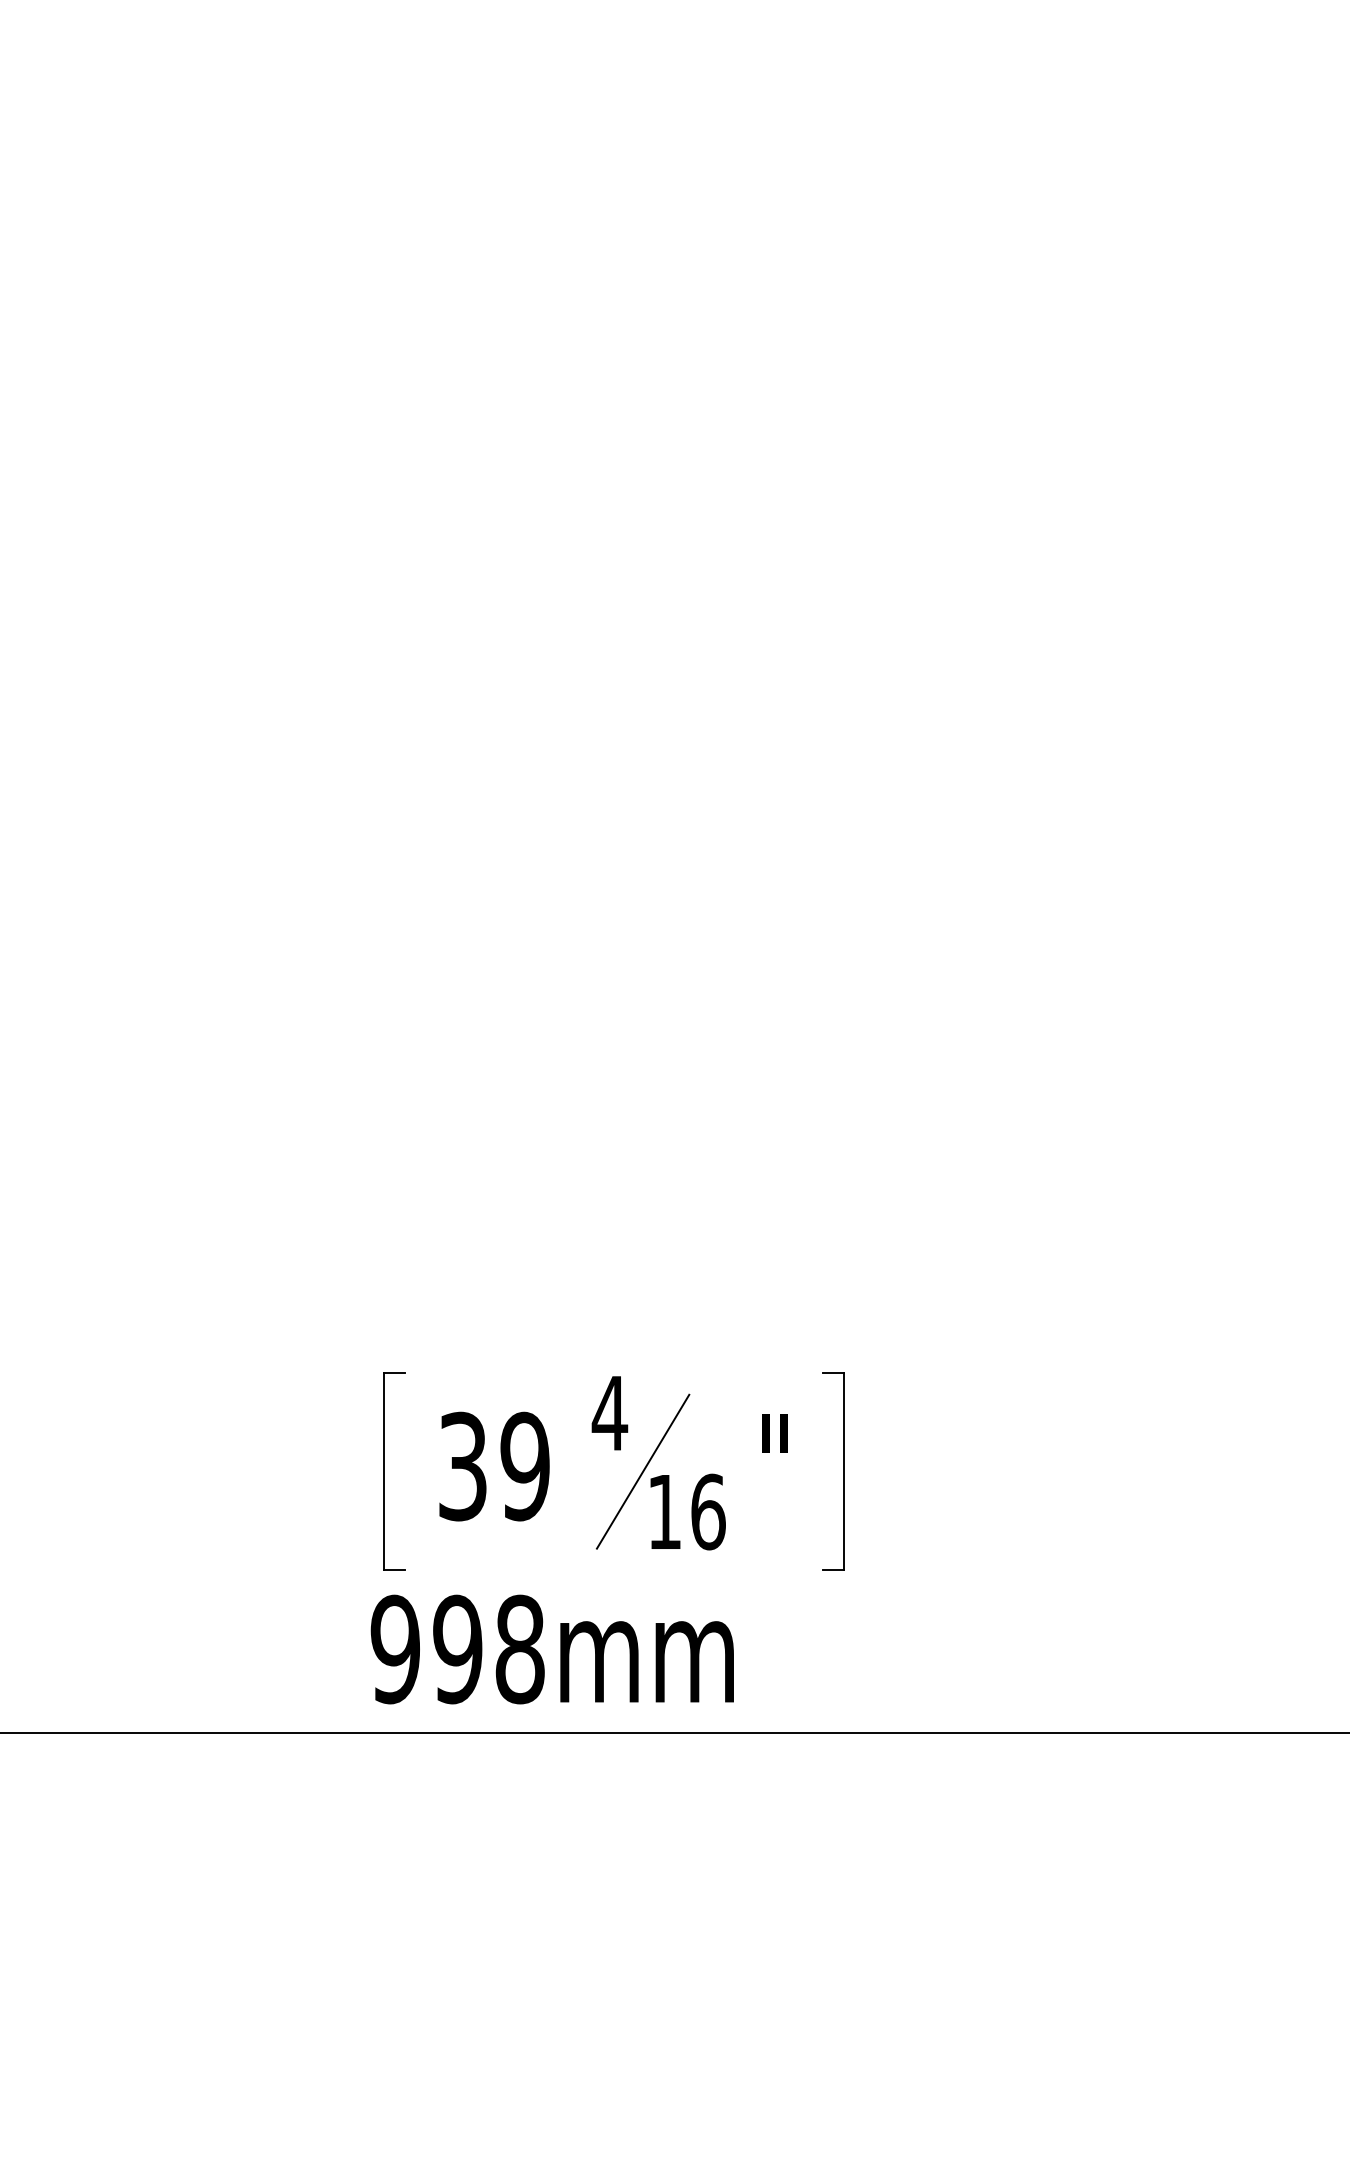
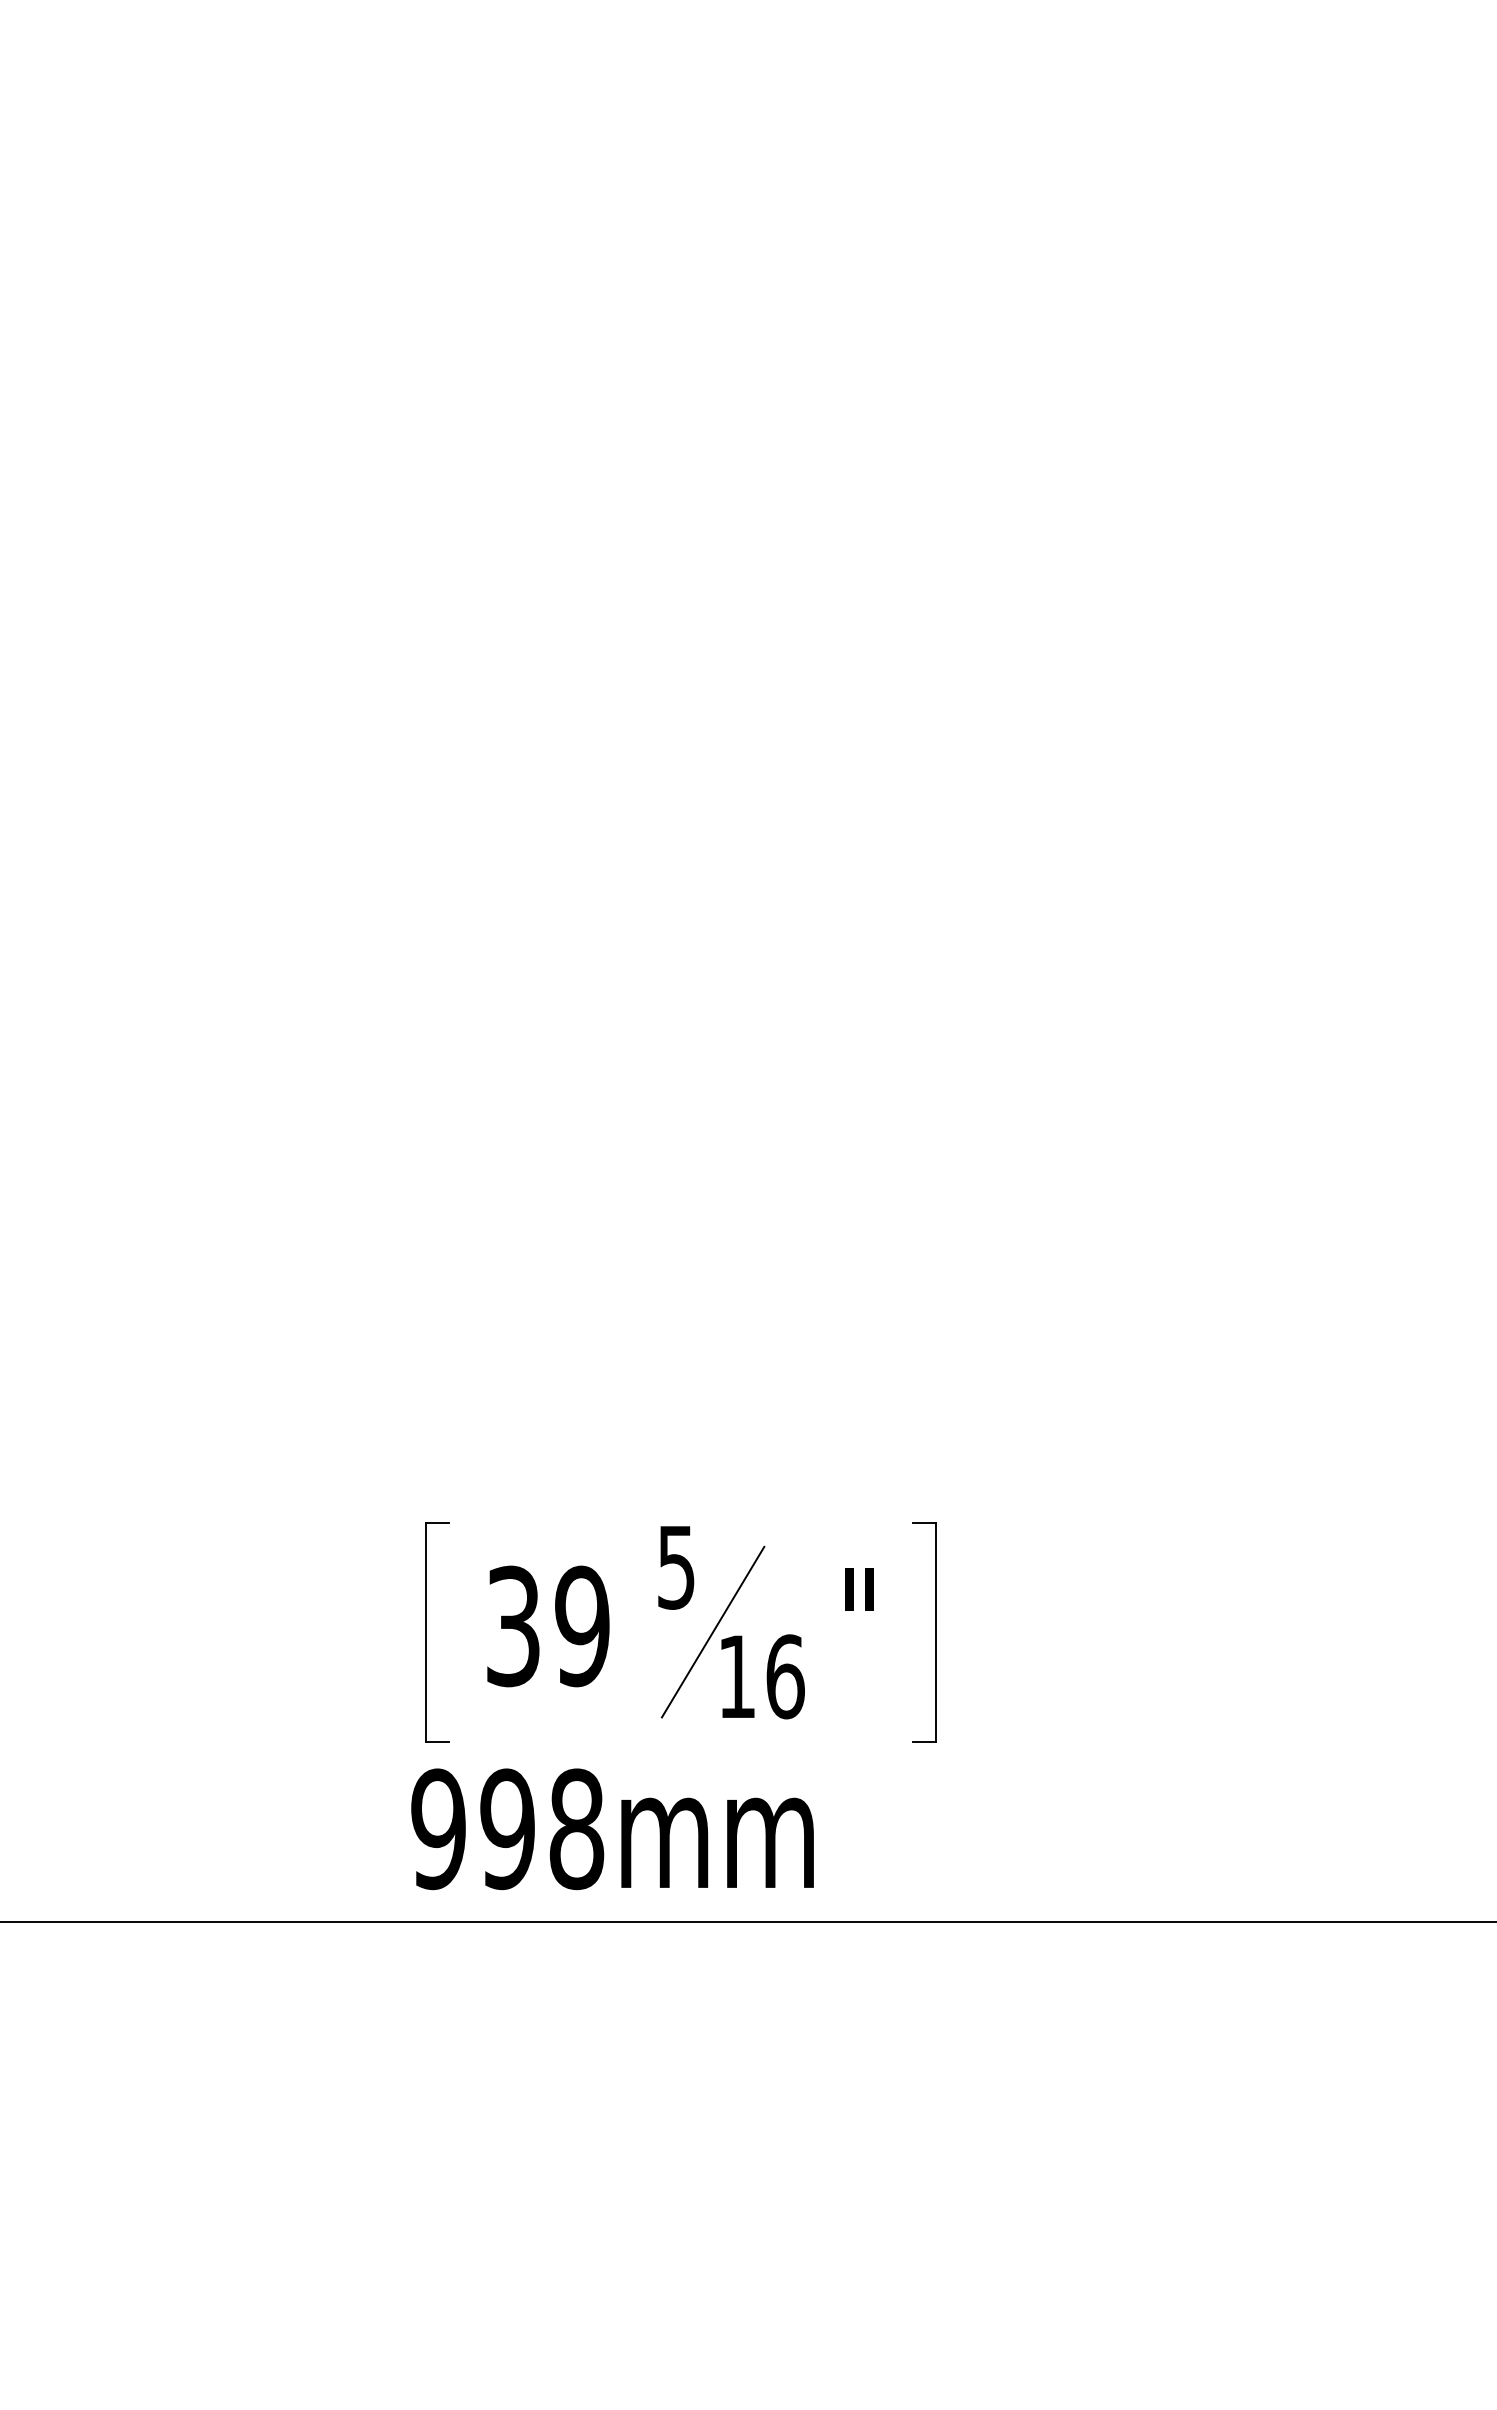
text: (610, 1413) -> (676, 1567), 4 -> 5

